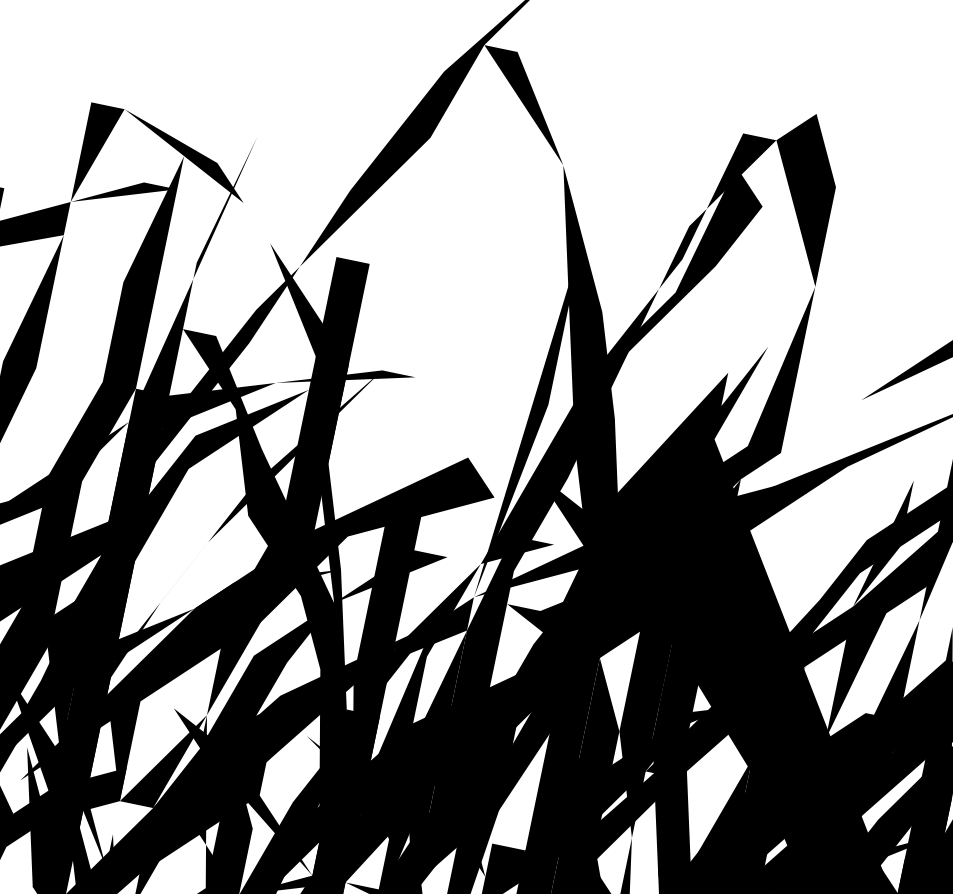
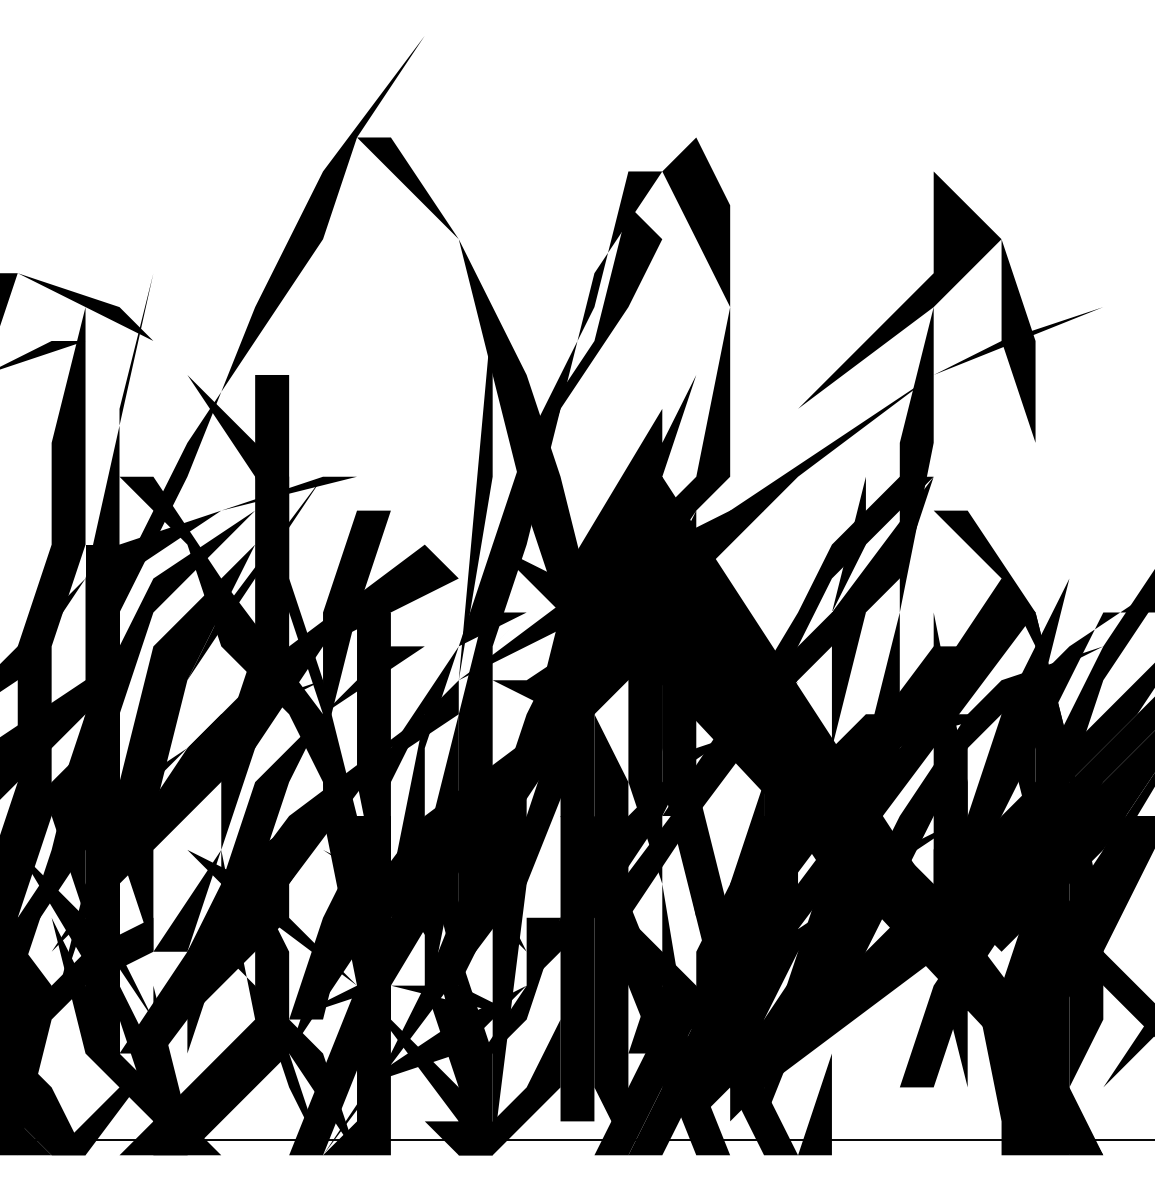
fill: (154, 634) -> (153, 781), added
fill: (360, 642) -> (356, 747), added

